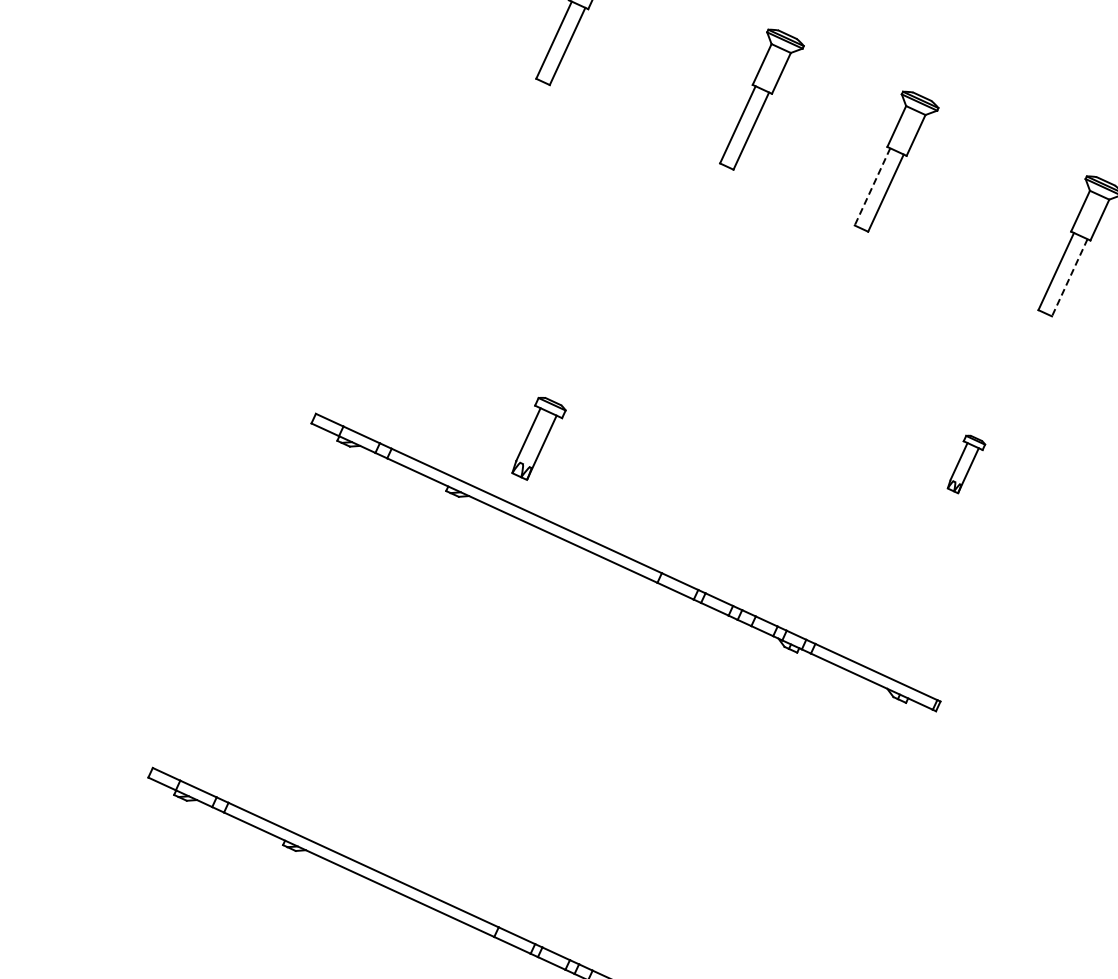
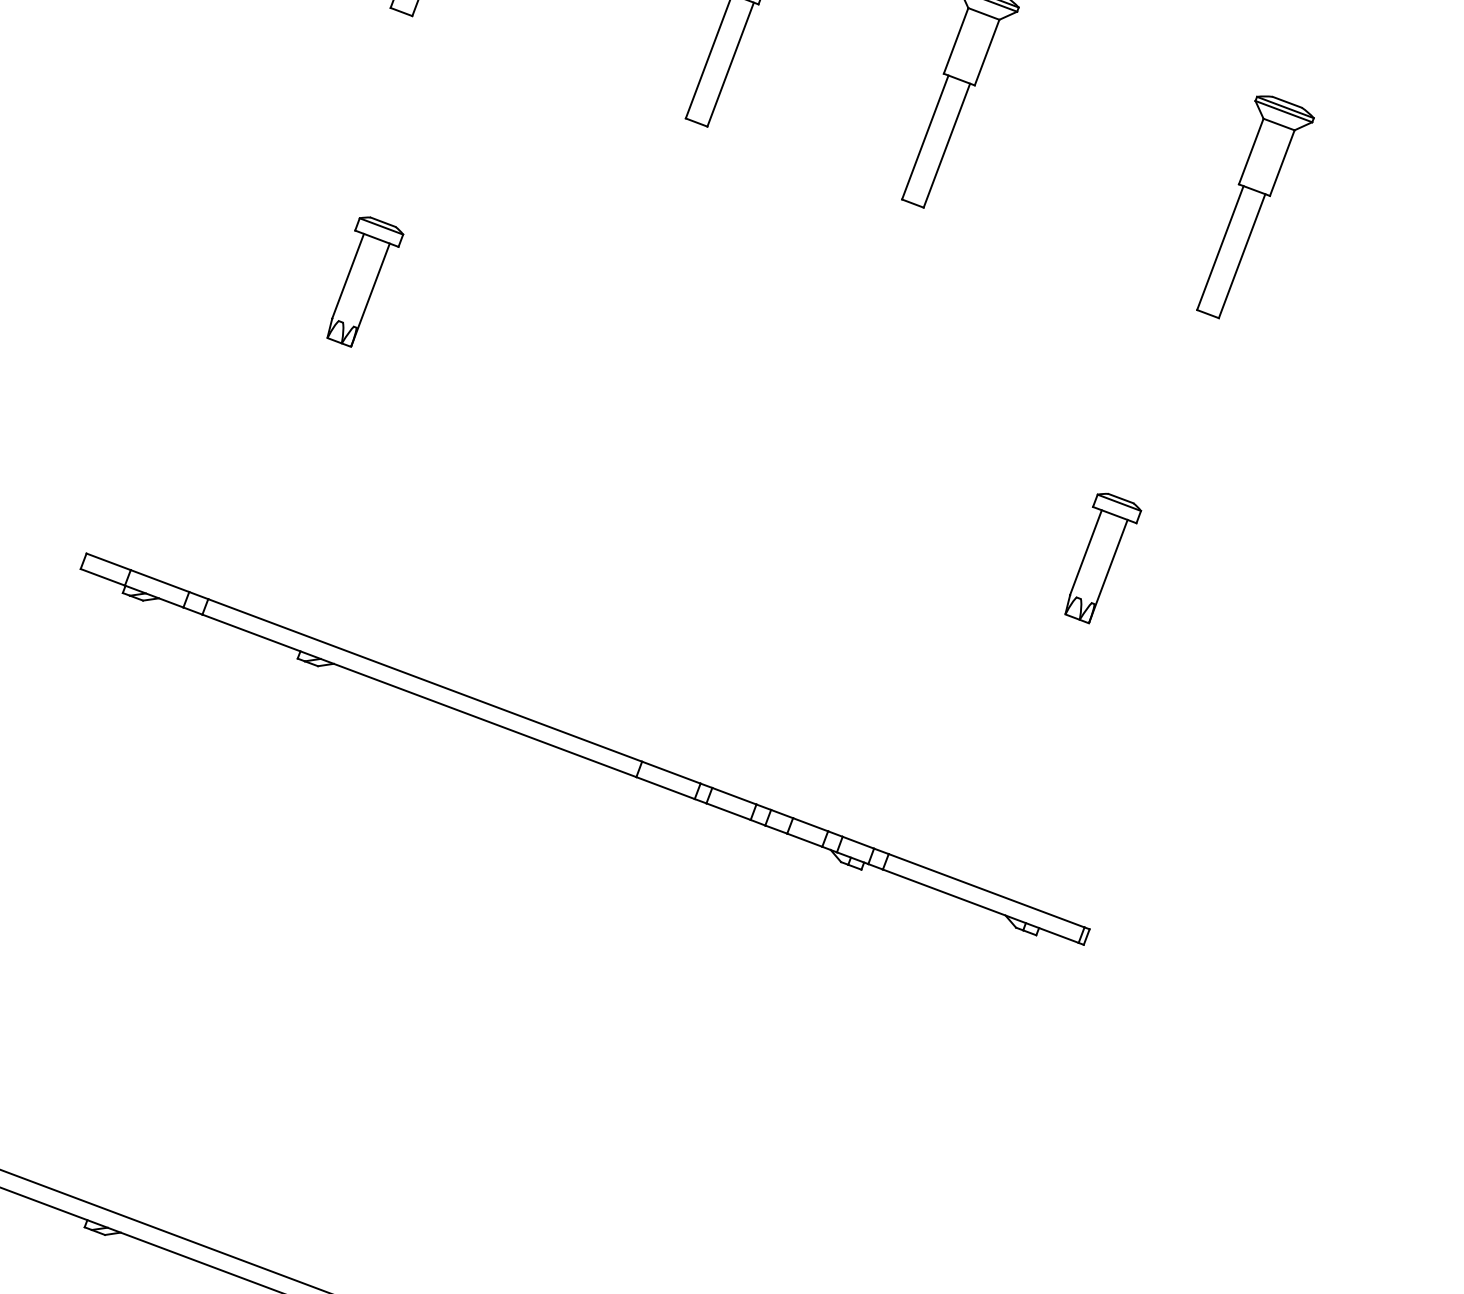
line: (872, 187) -> (925, 138), dashed -> solid
line: (1069, 278) -> (1241, 257), dashed -> solid
part: (538, 438) -> (364, 281), moved
part: (966, 464) -> (1102, 558), size x1.43

